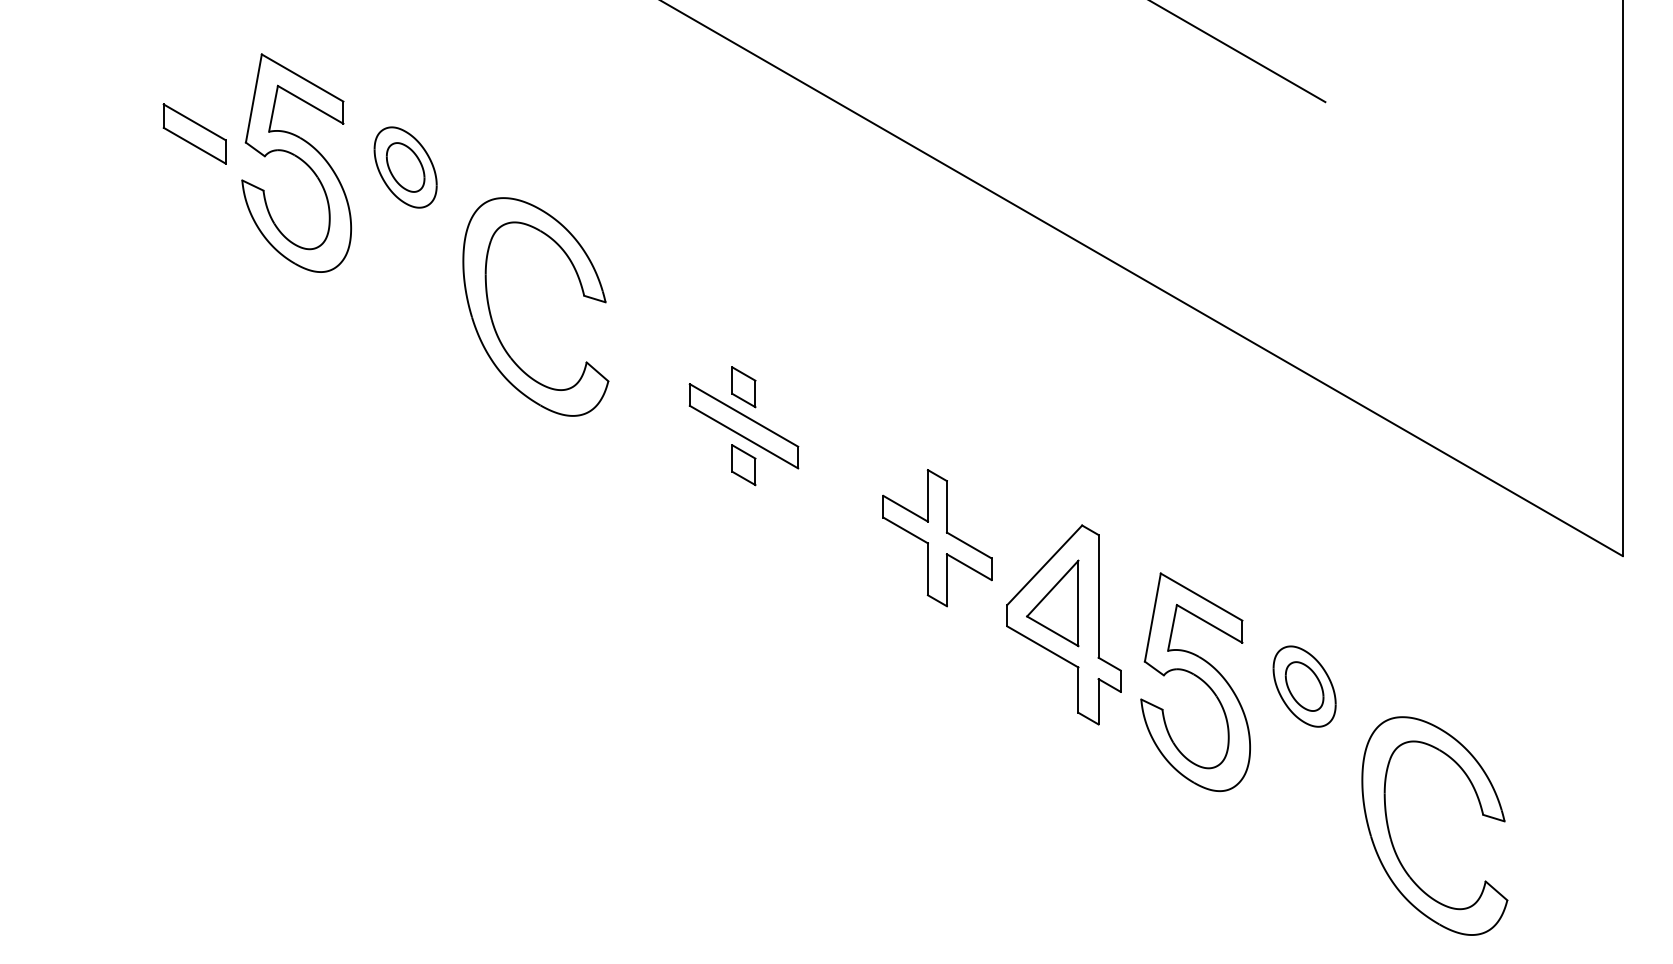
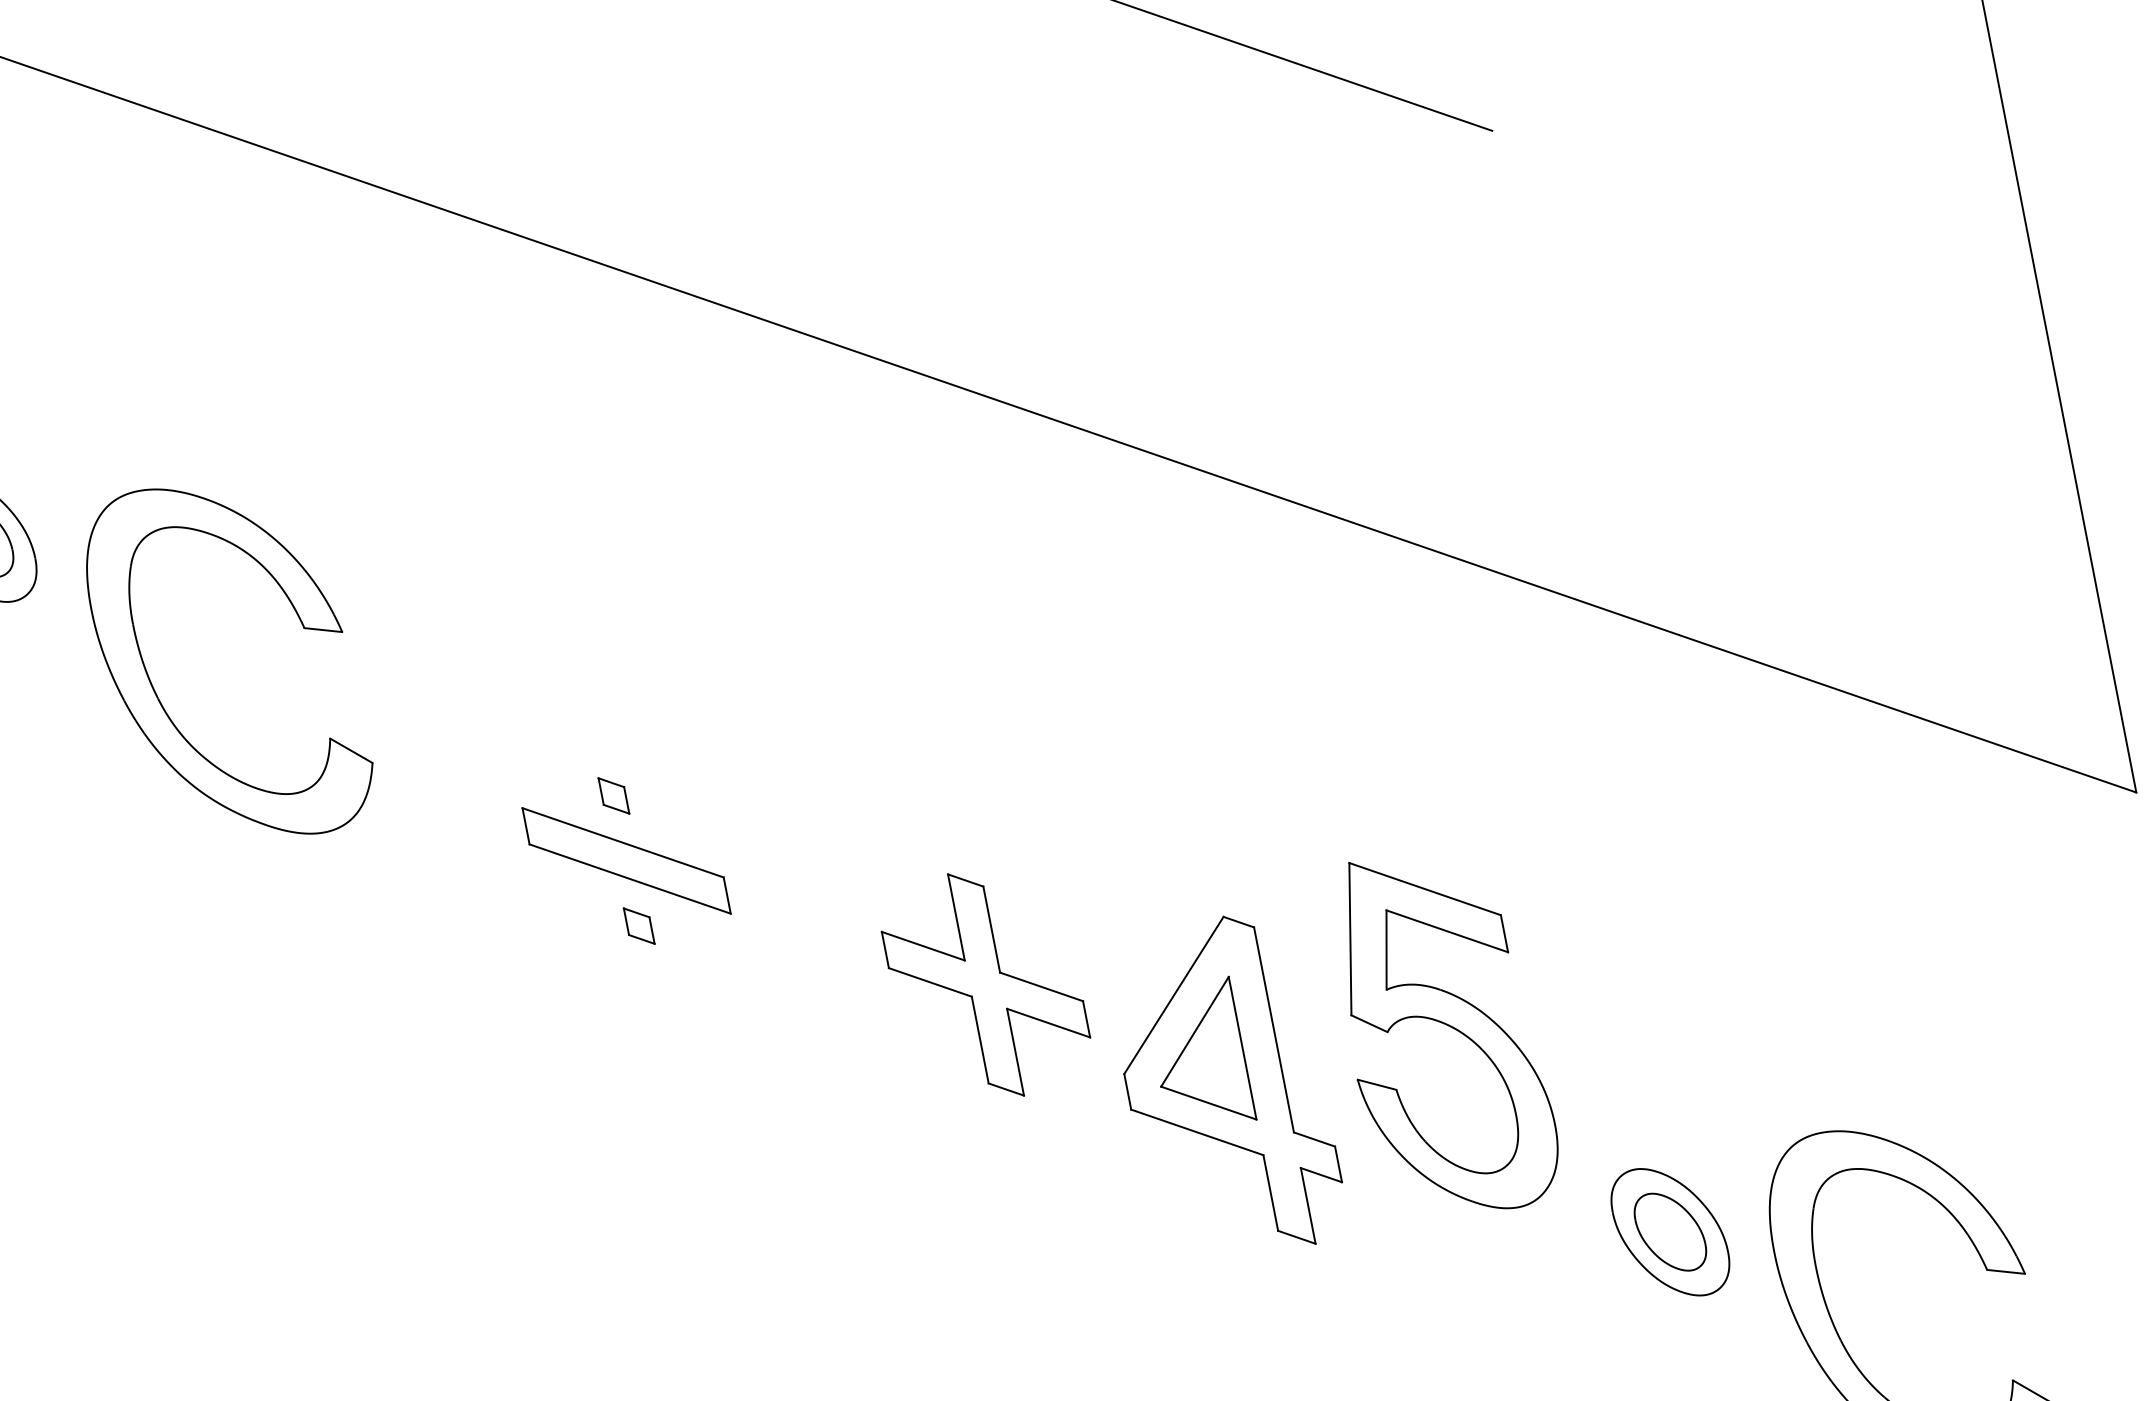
part: (492, 317) -> (158, 694), moved
part: (743, 387) -> (613, 796), size x0.6
part: (743, 465) -> (638, 926), size x0.6
part: (1195, 682) -> (1442, 1033), moved
part: (1304, 686) -> (1670, 1232), moved

